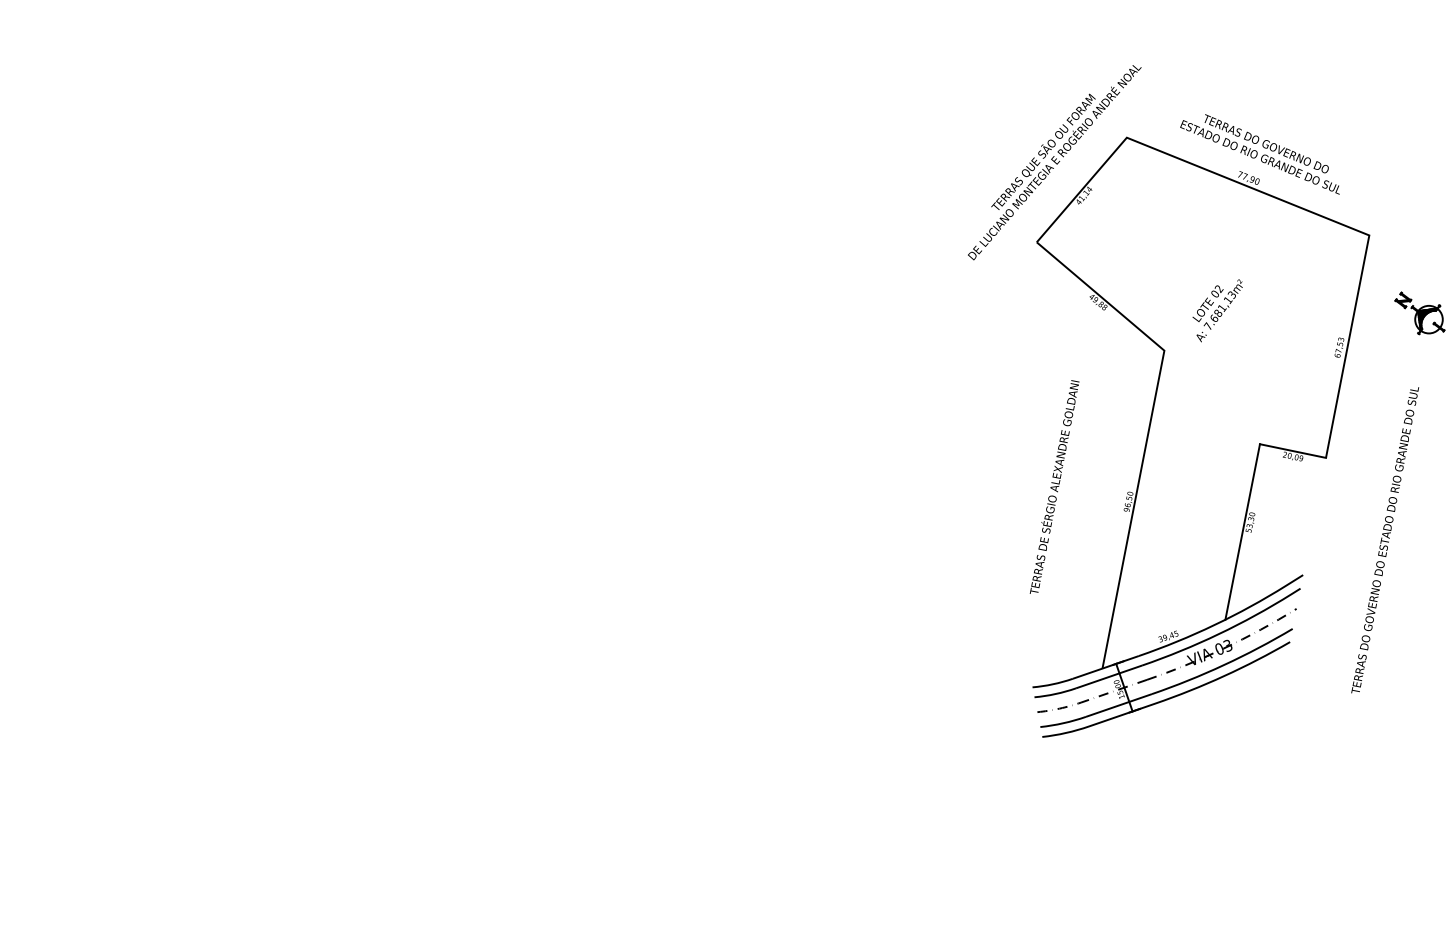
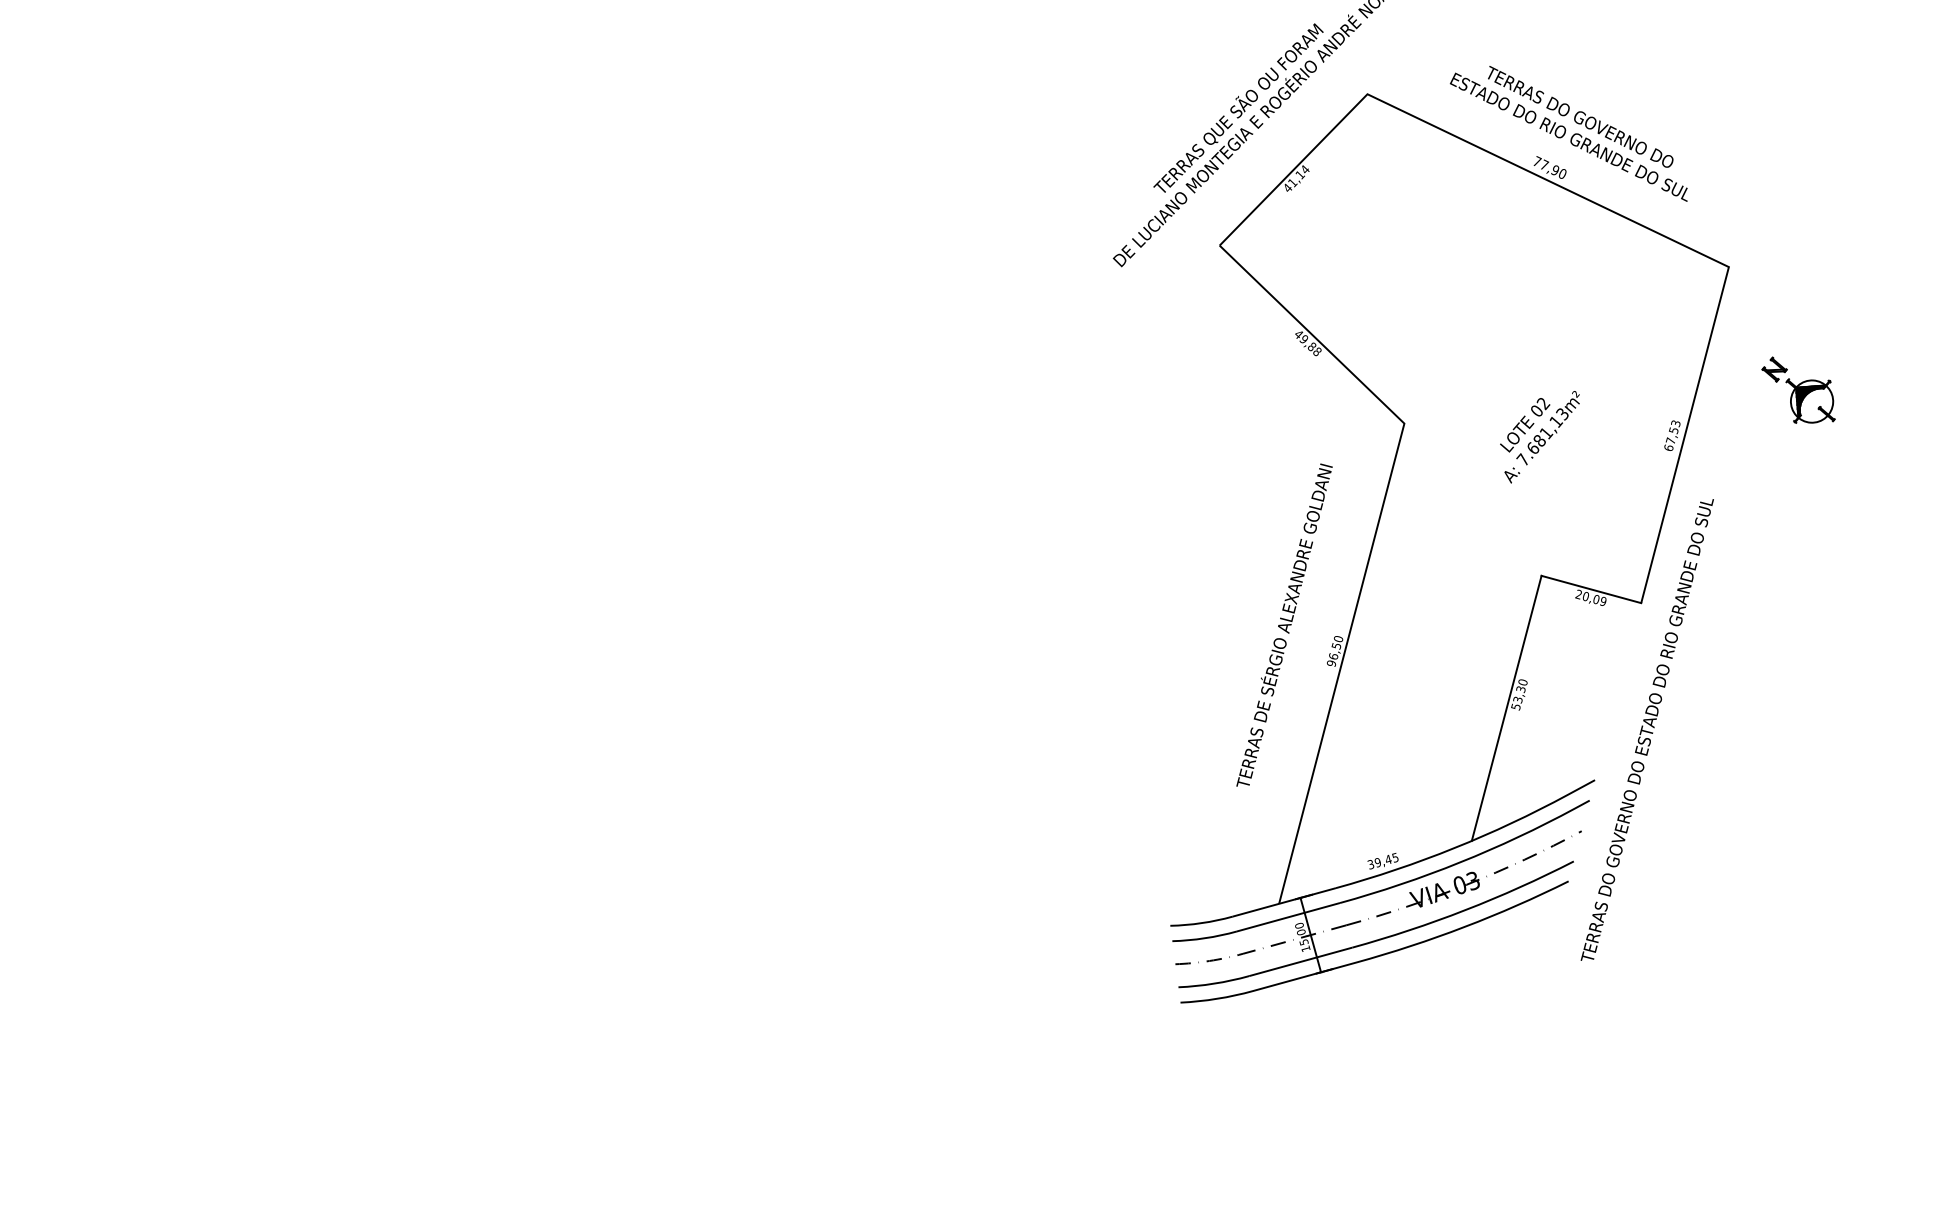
text: (1217, 310) -> (1538, 436), moved
text: (1054, 486) -> (1284, 624), moved
text: (1385, 540) -> (1647, 730), moved

